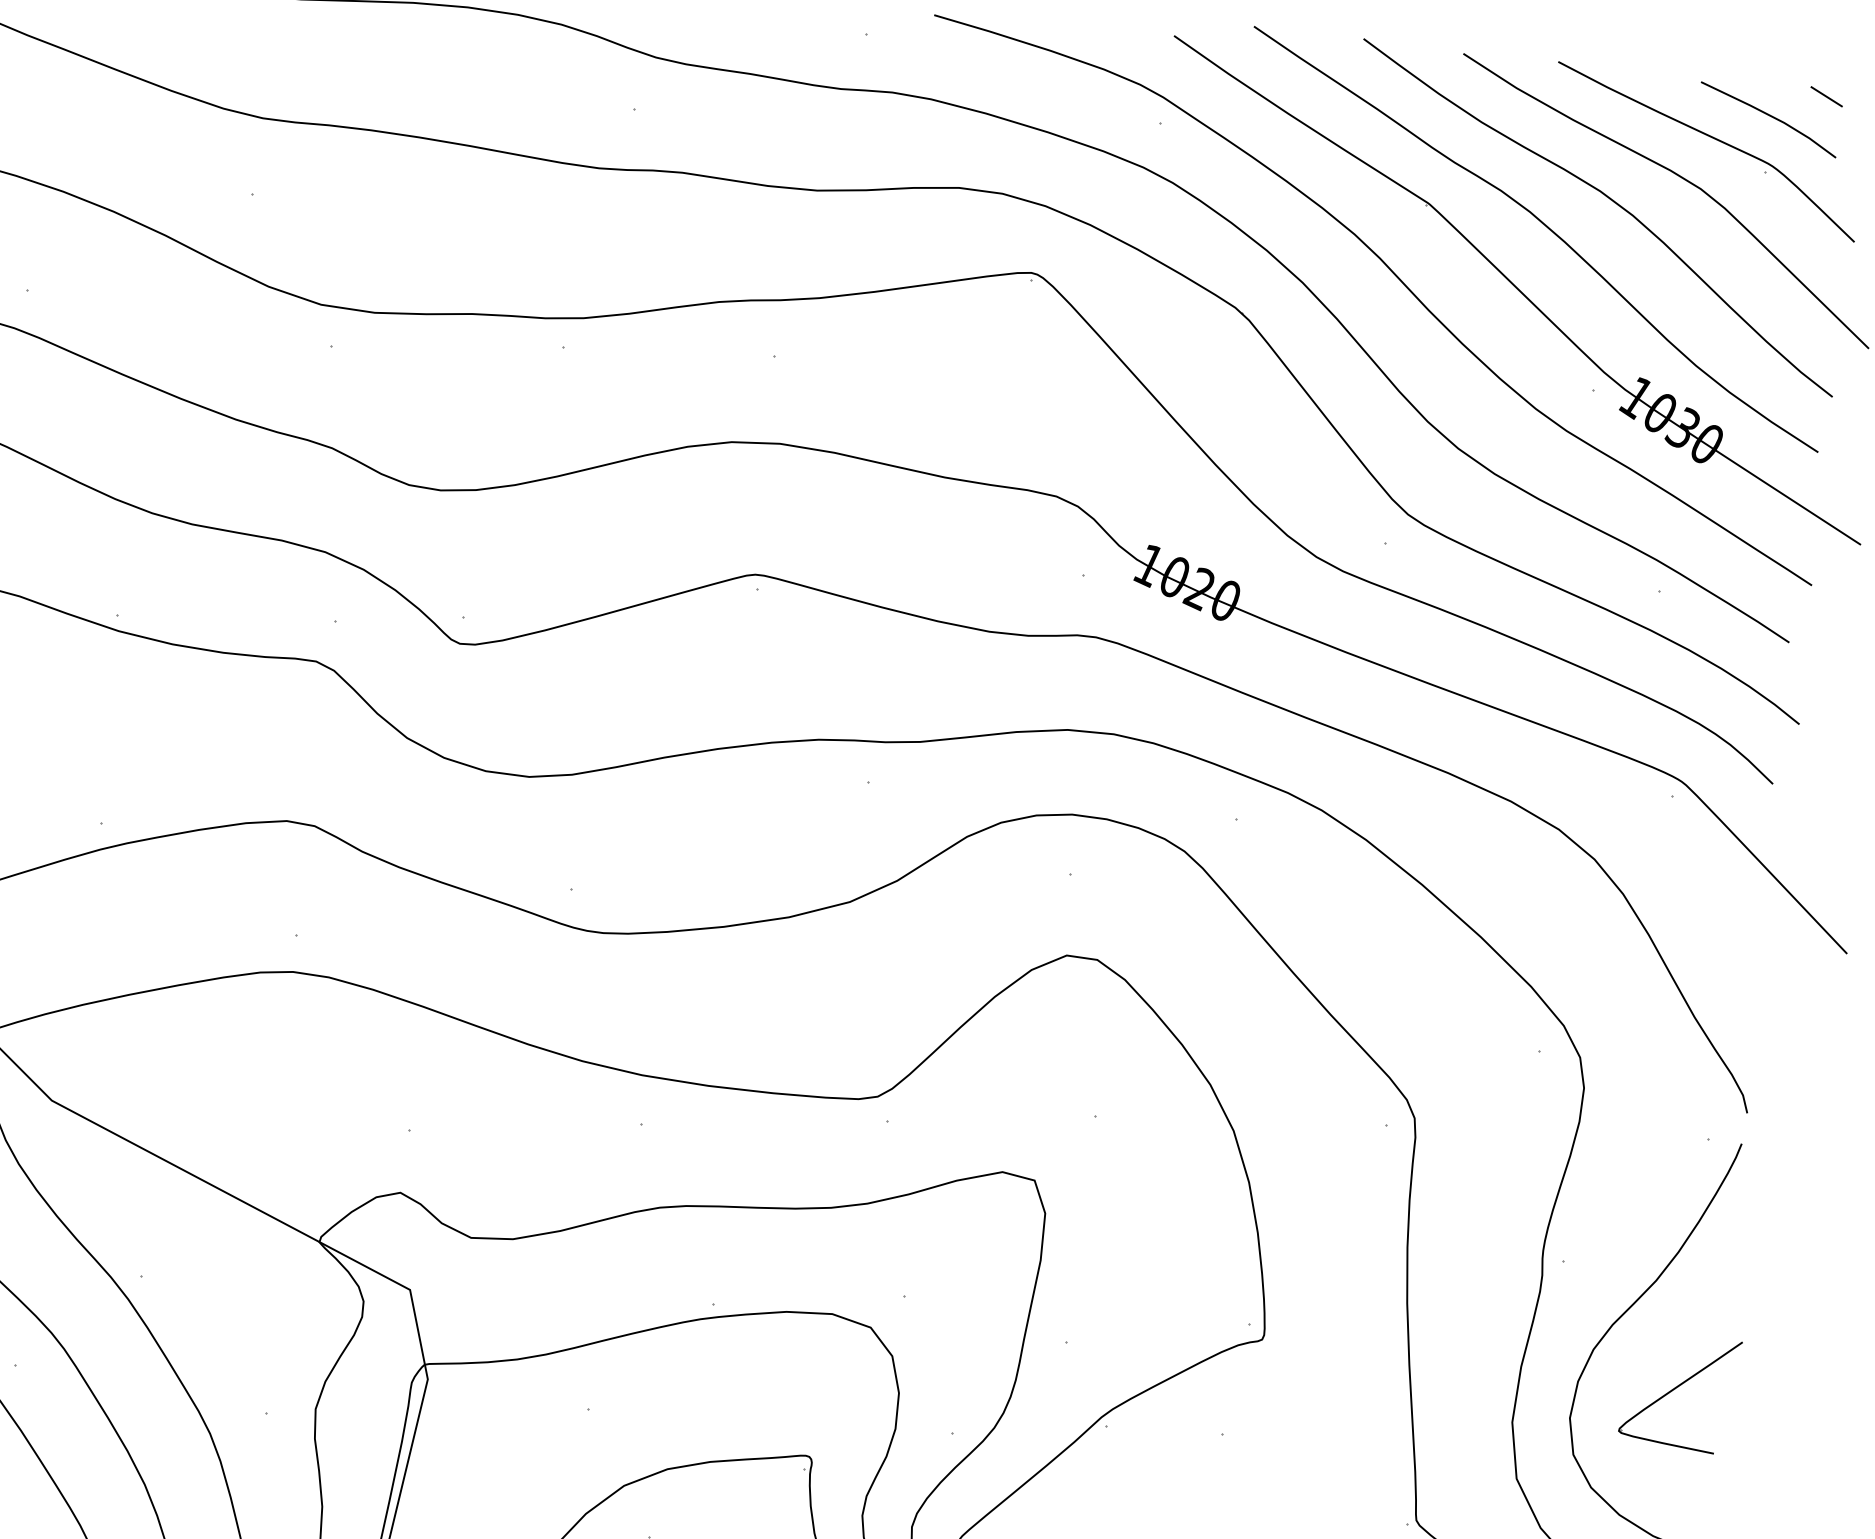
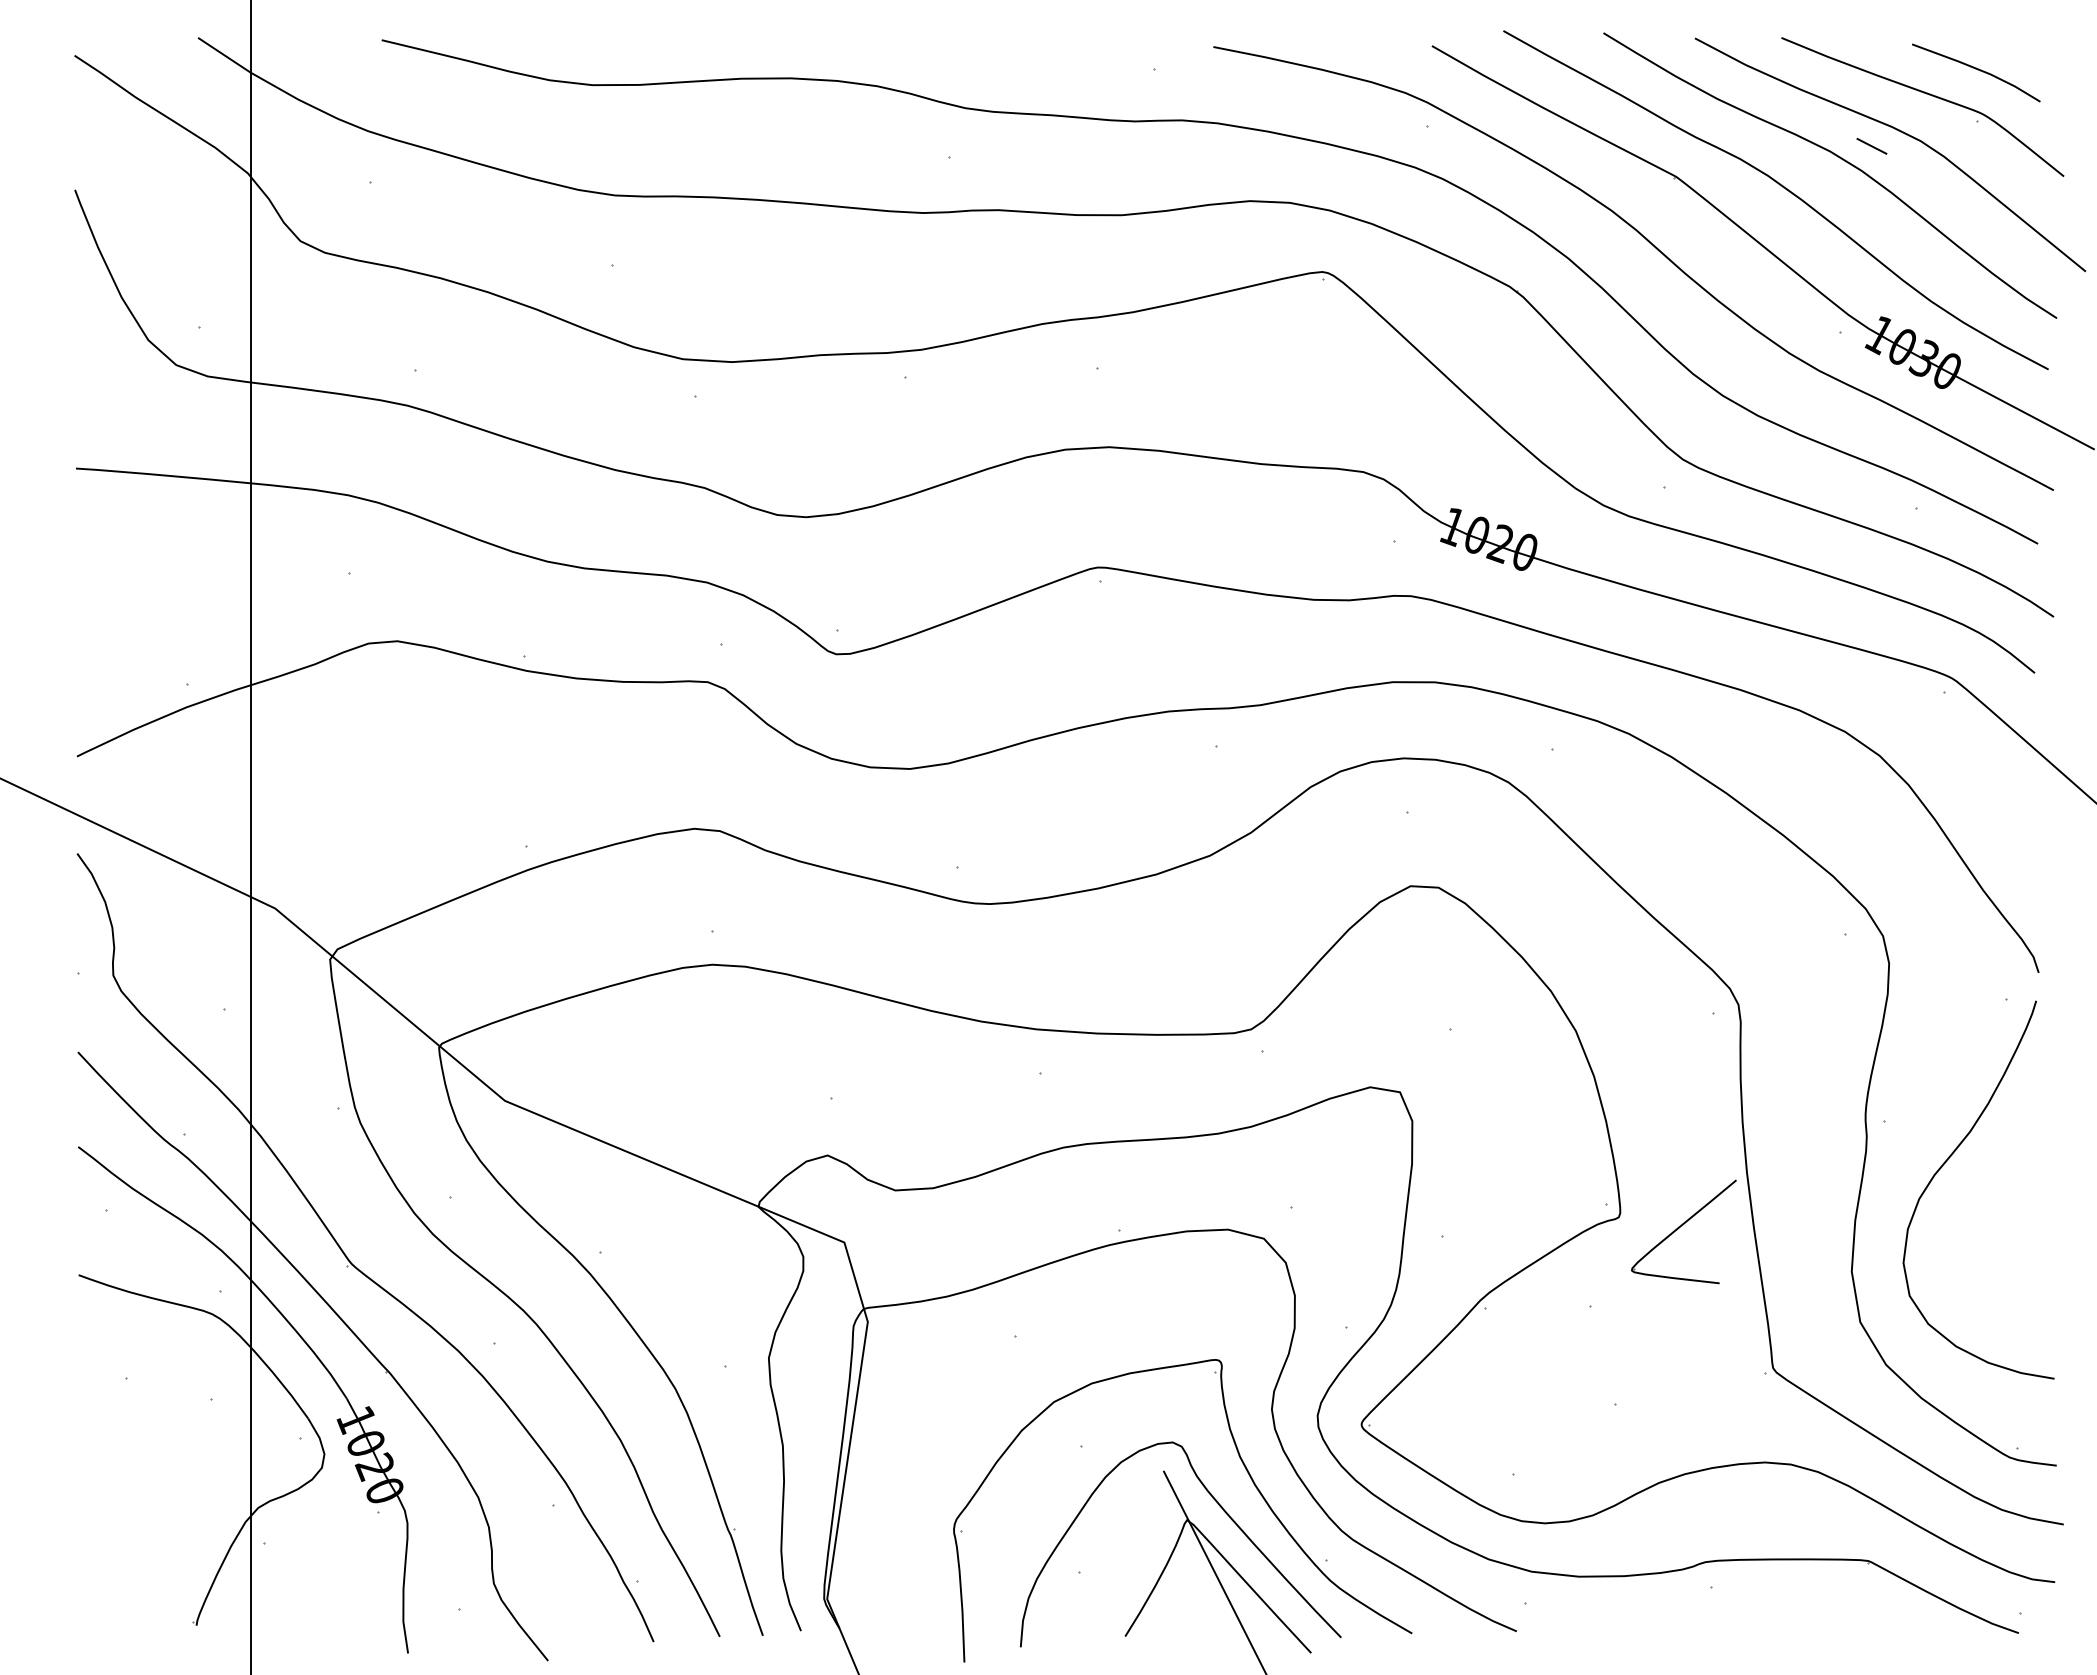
line: (1826, 96) -> (1871, 146), moved
part: (1679, 1393) -> (1683, 1231), moved

